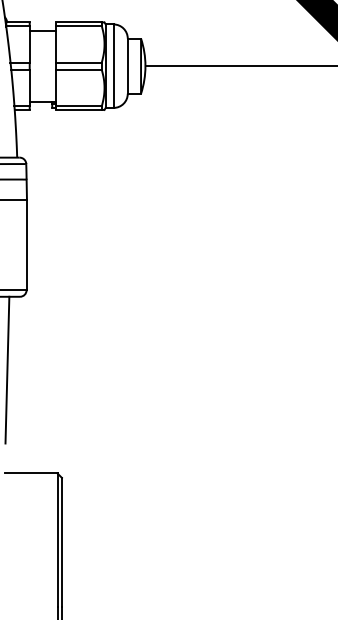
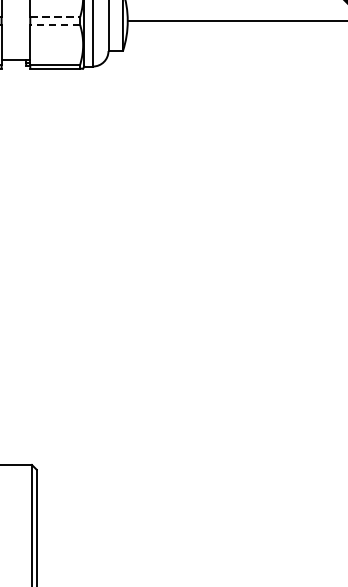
line: (78, 62) -> (54, 17), solid -> dashed
line: (78, 69) -> (54, 24), solid -> dashed

